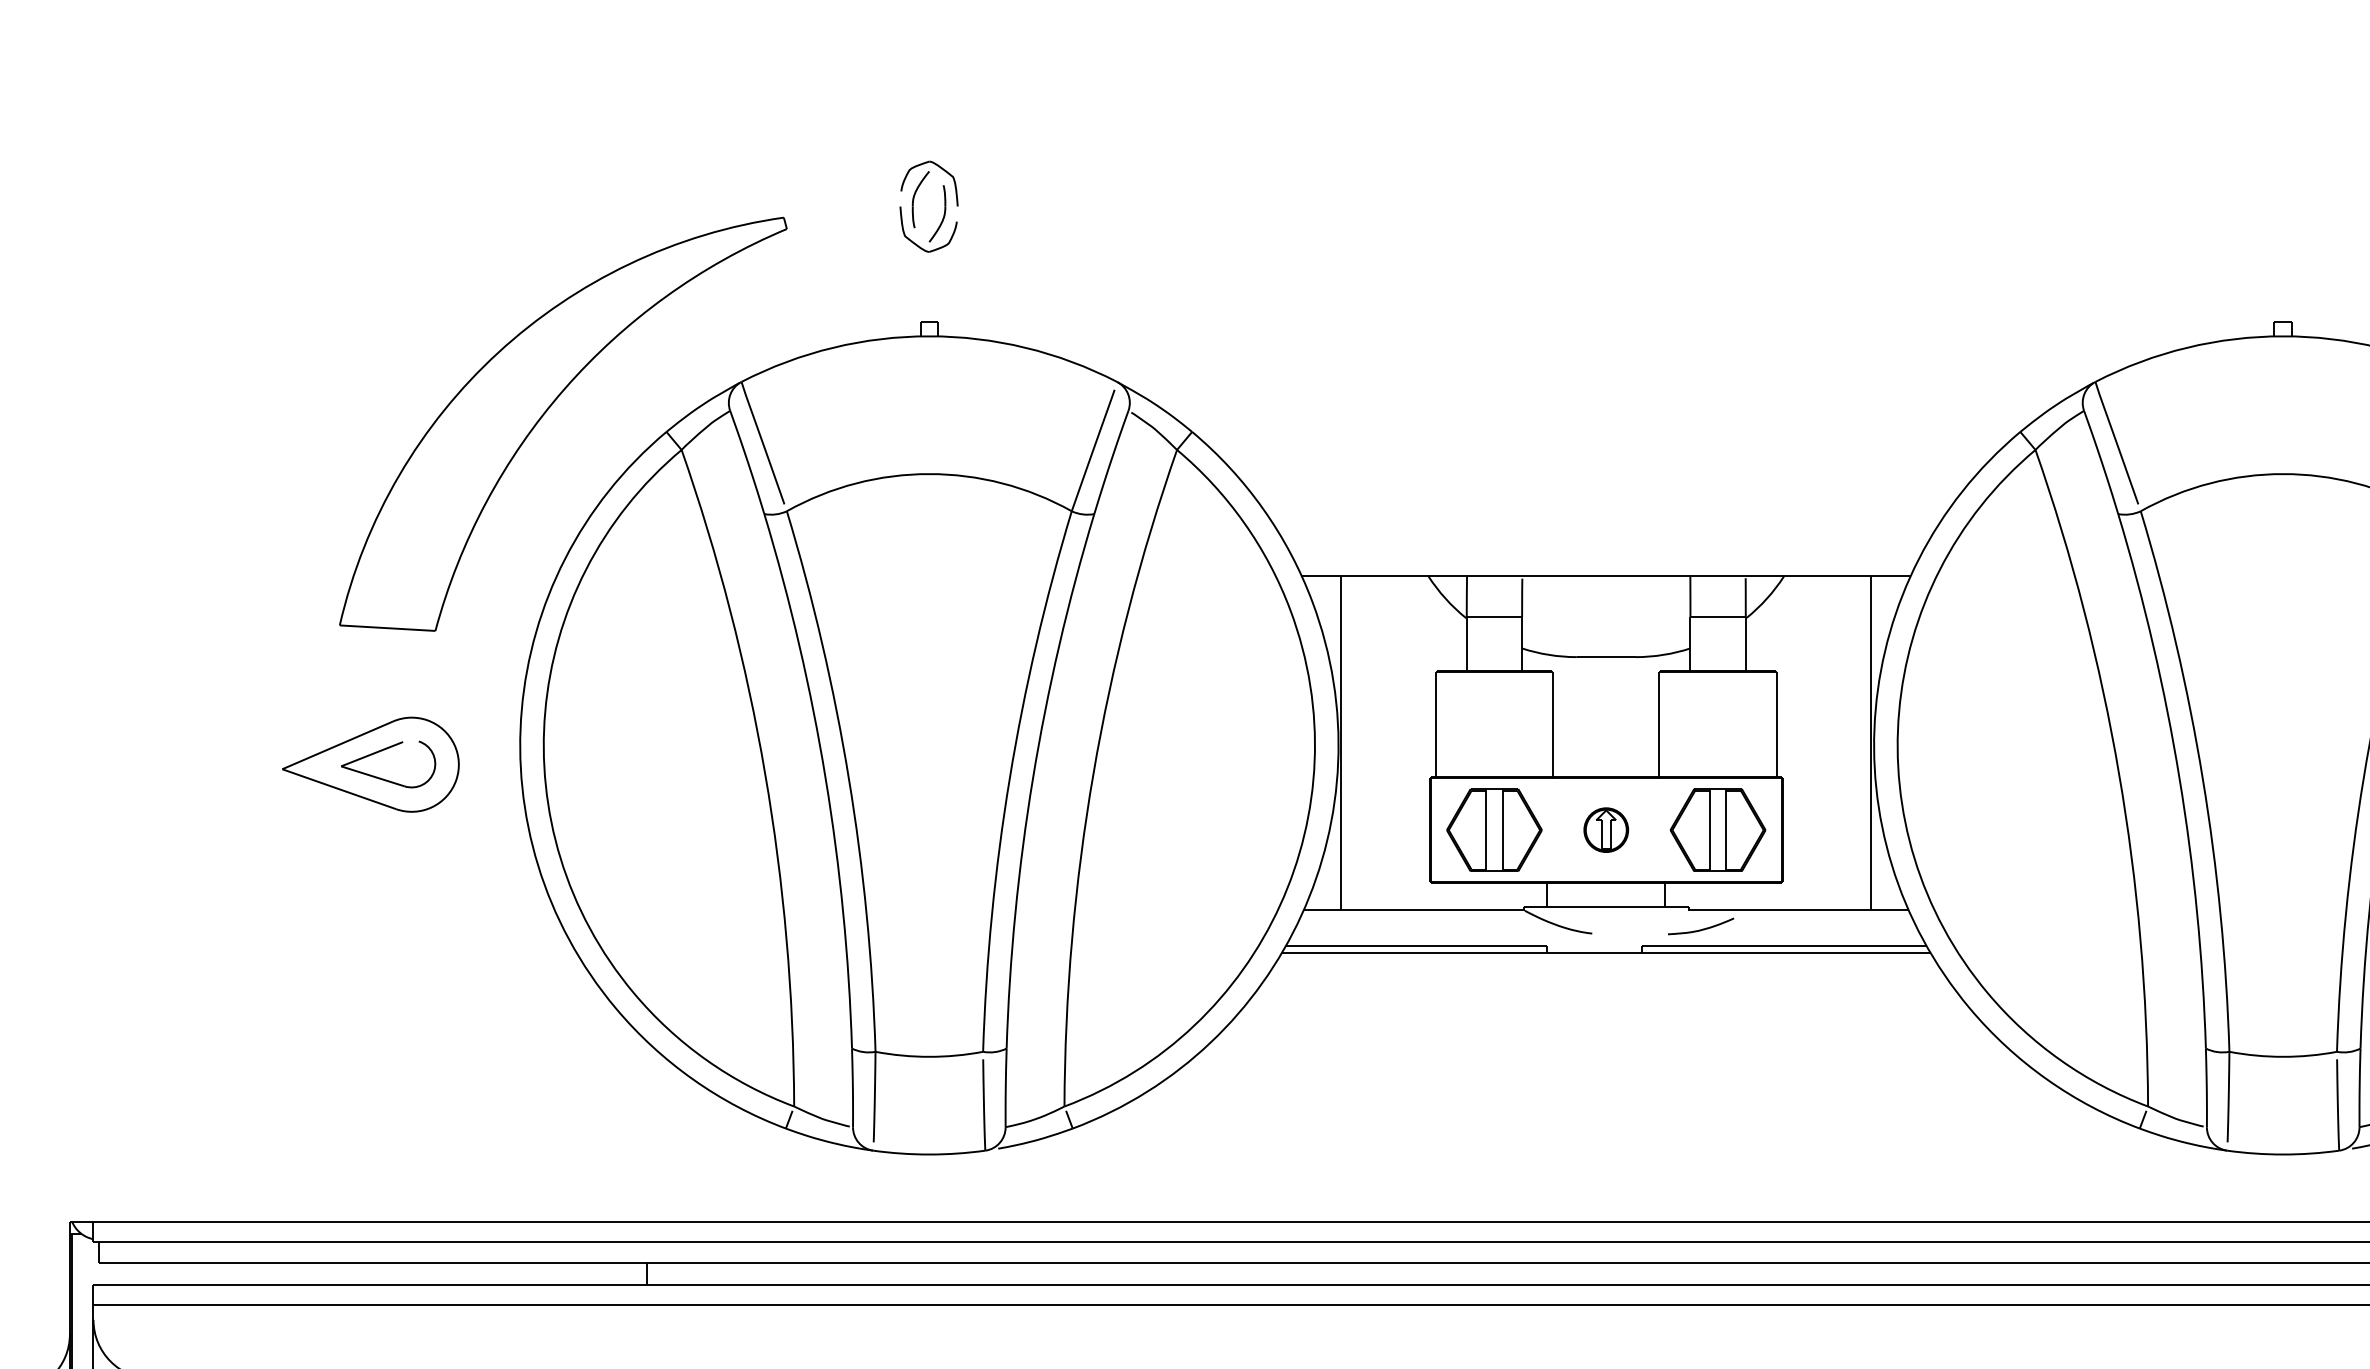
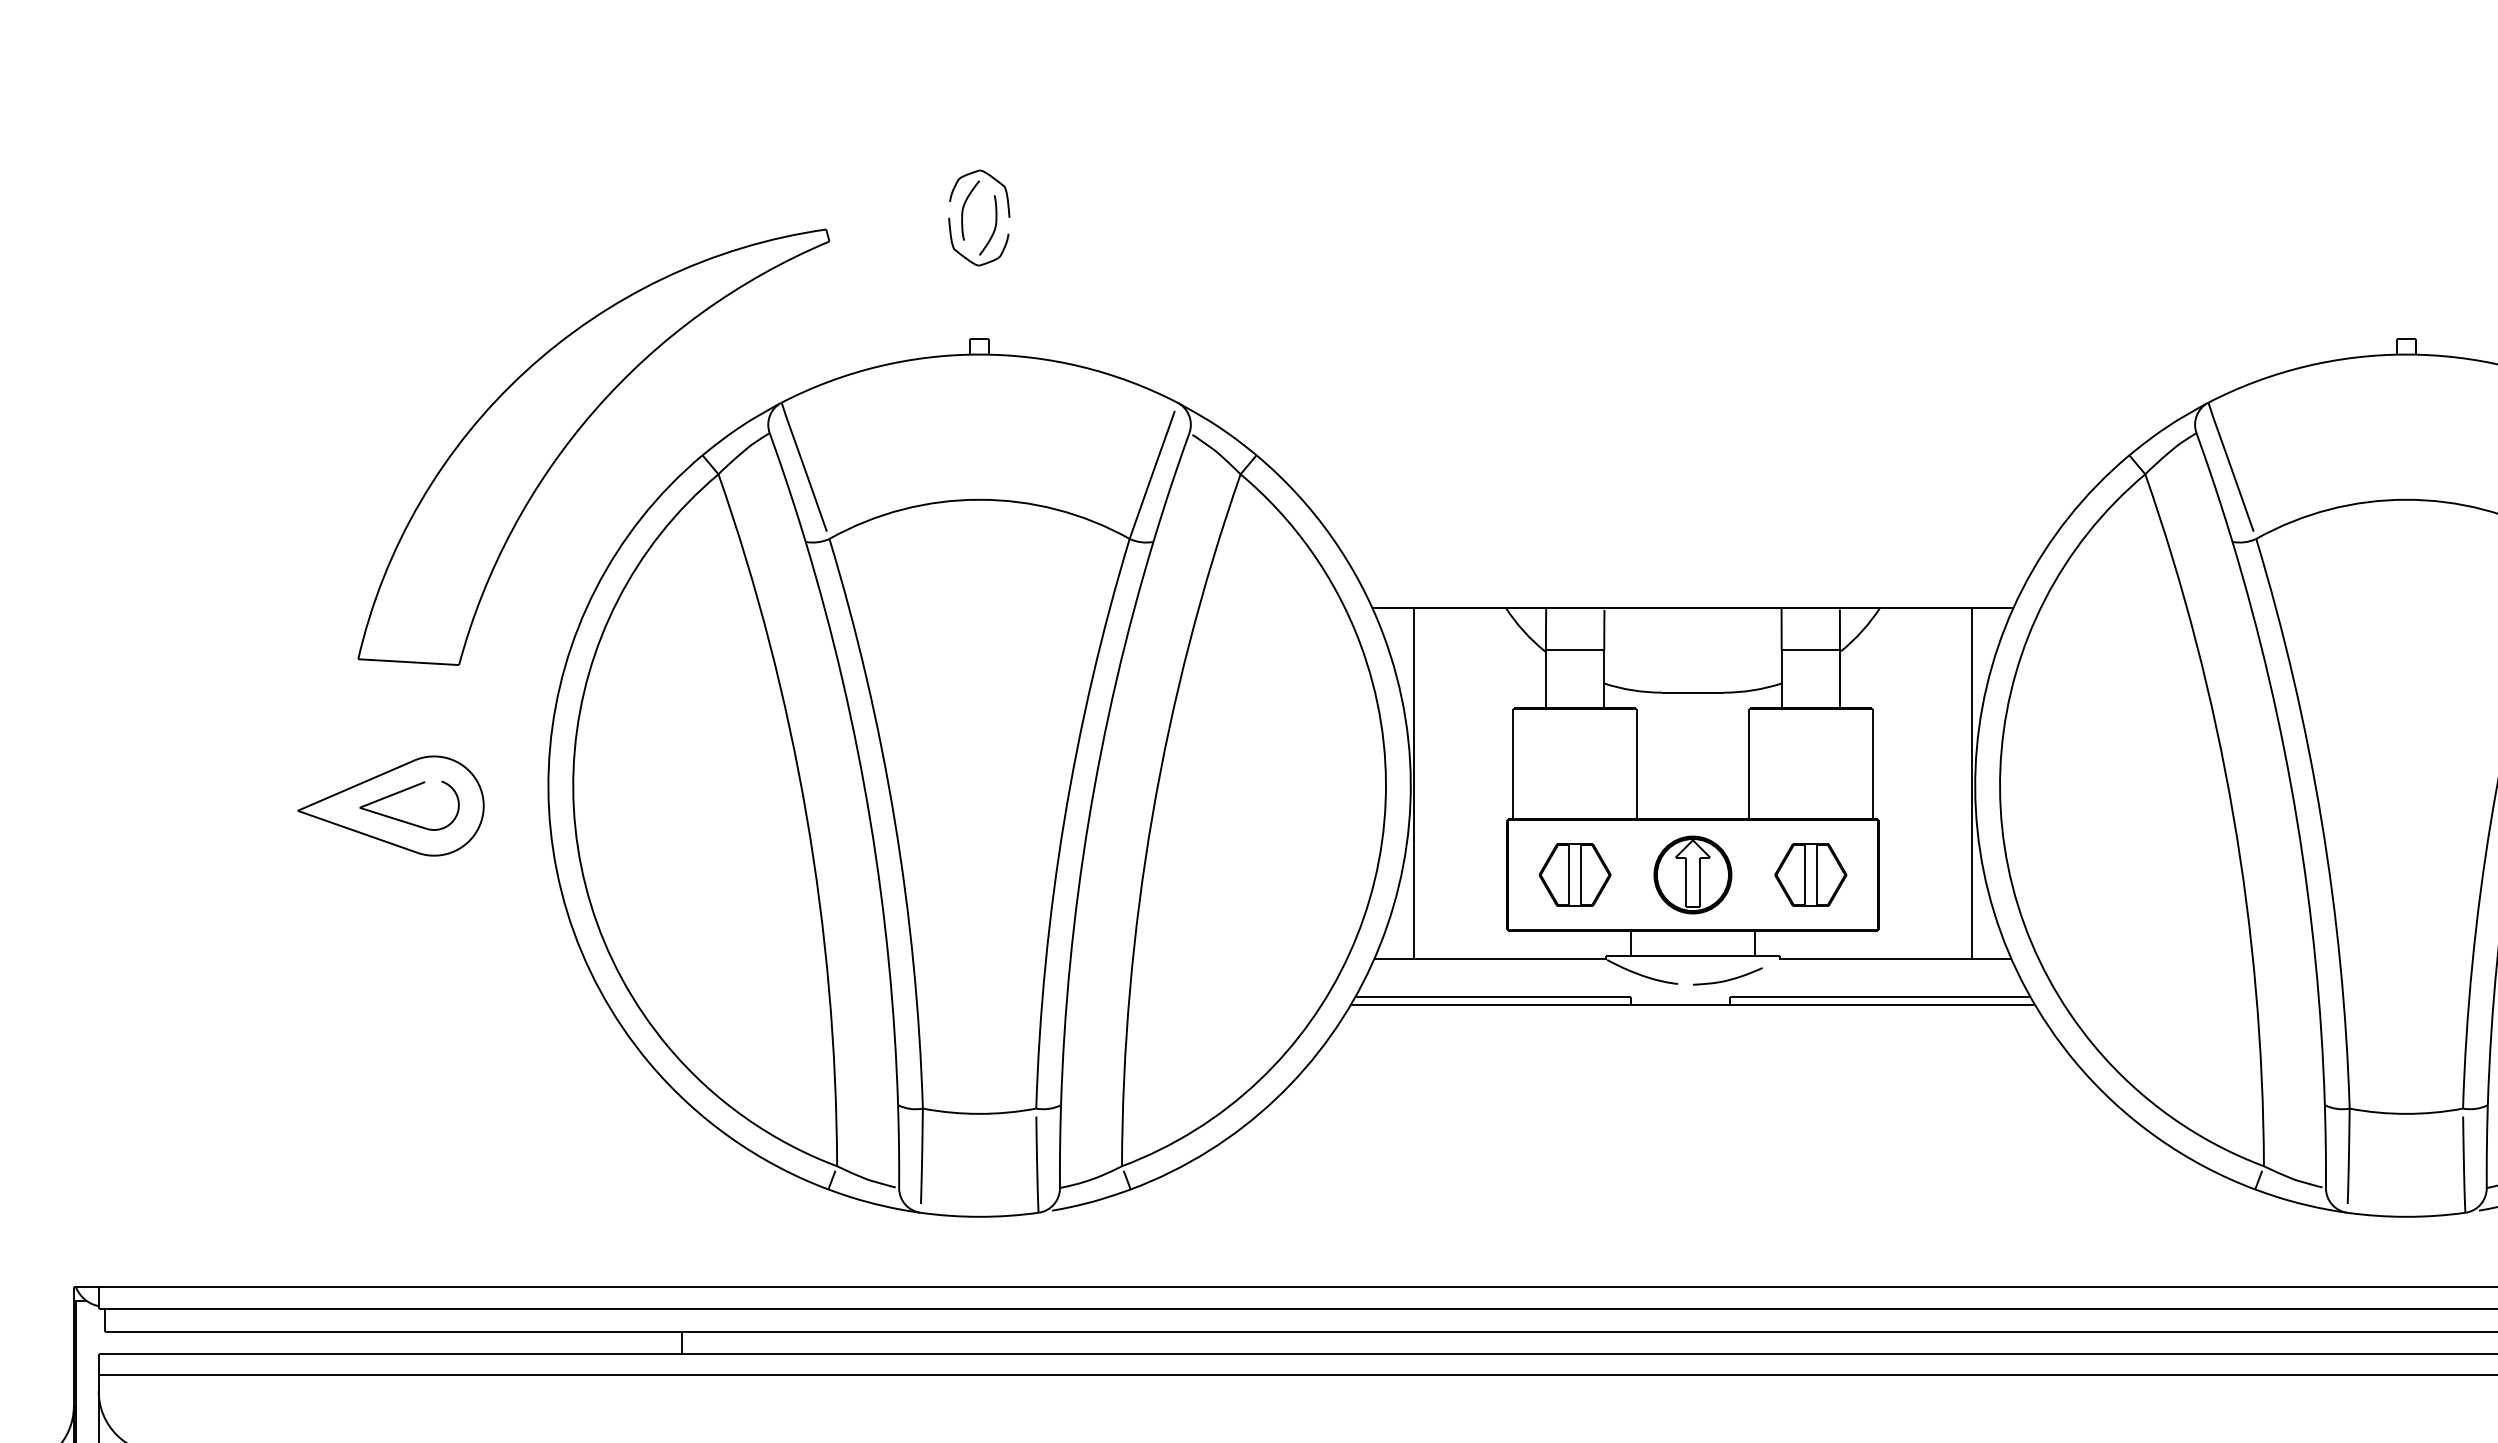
part: (1493, 829) -> (1574, 874), size x0.71
part: (1605, 829) -> (1692, 874), size x1.67
part: (1717, 829) -> (1810, 874), size x0.71
part: (1700, 926) -> (1727, 976), moved

